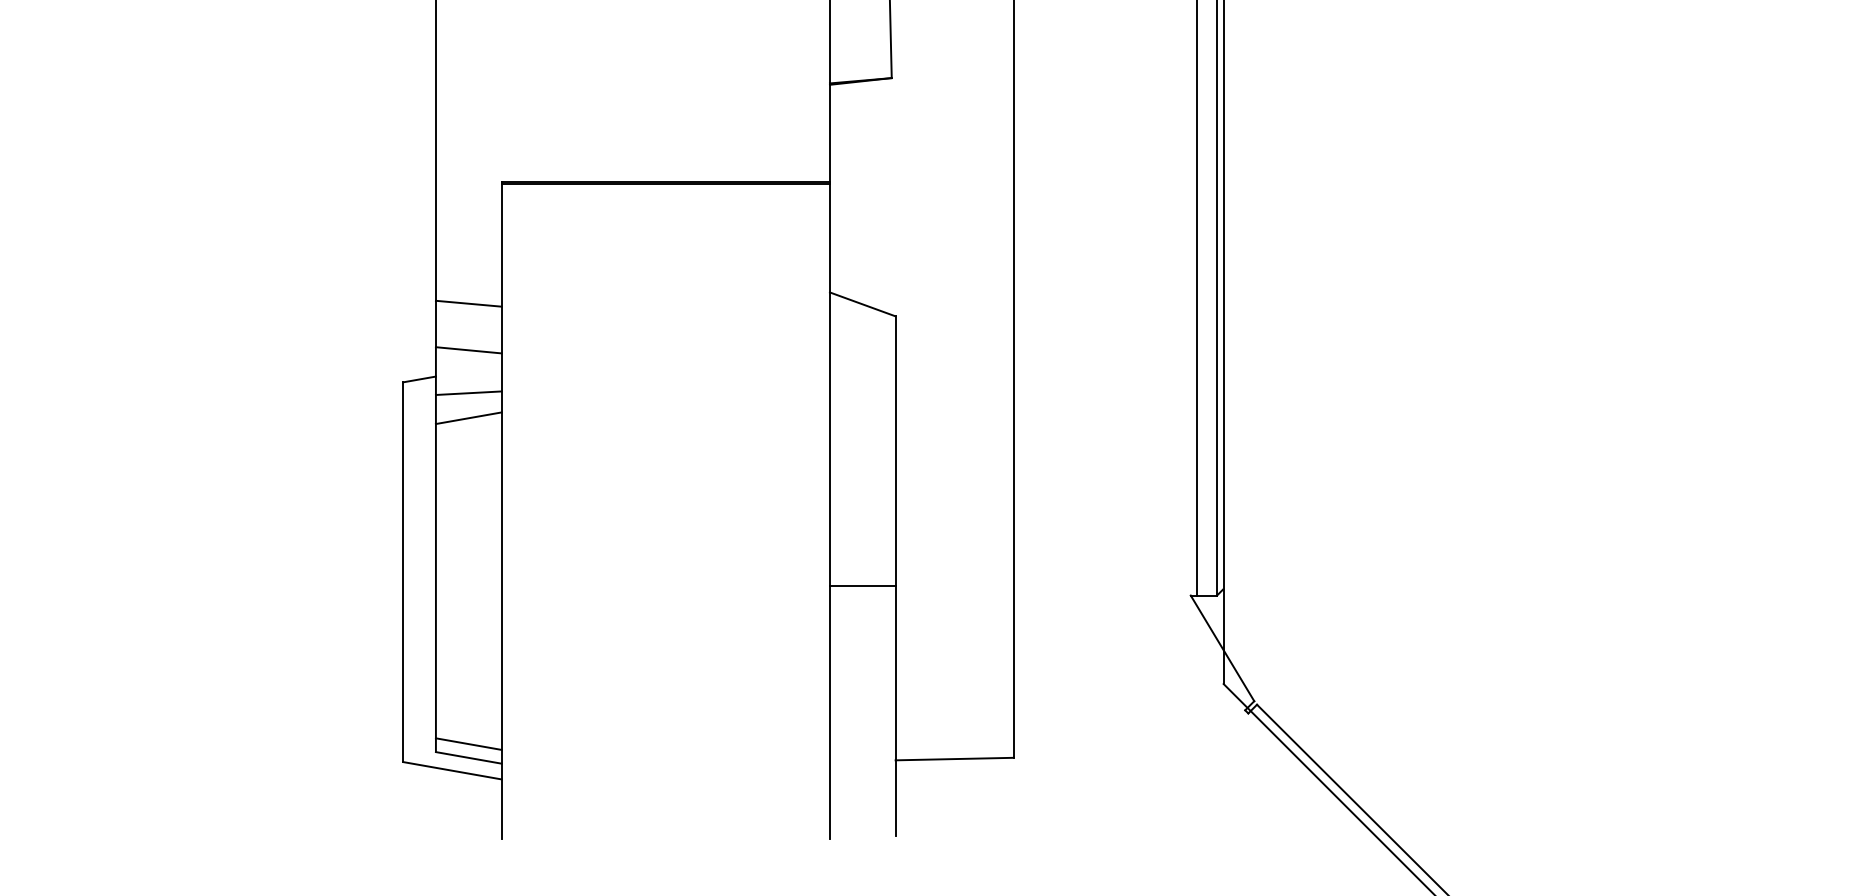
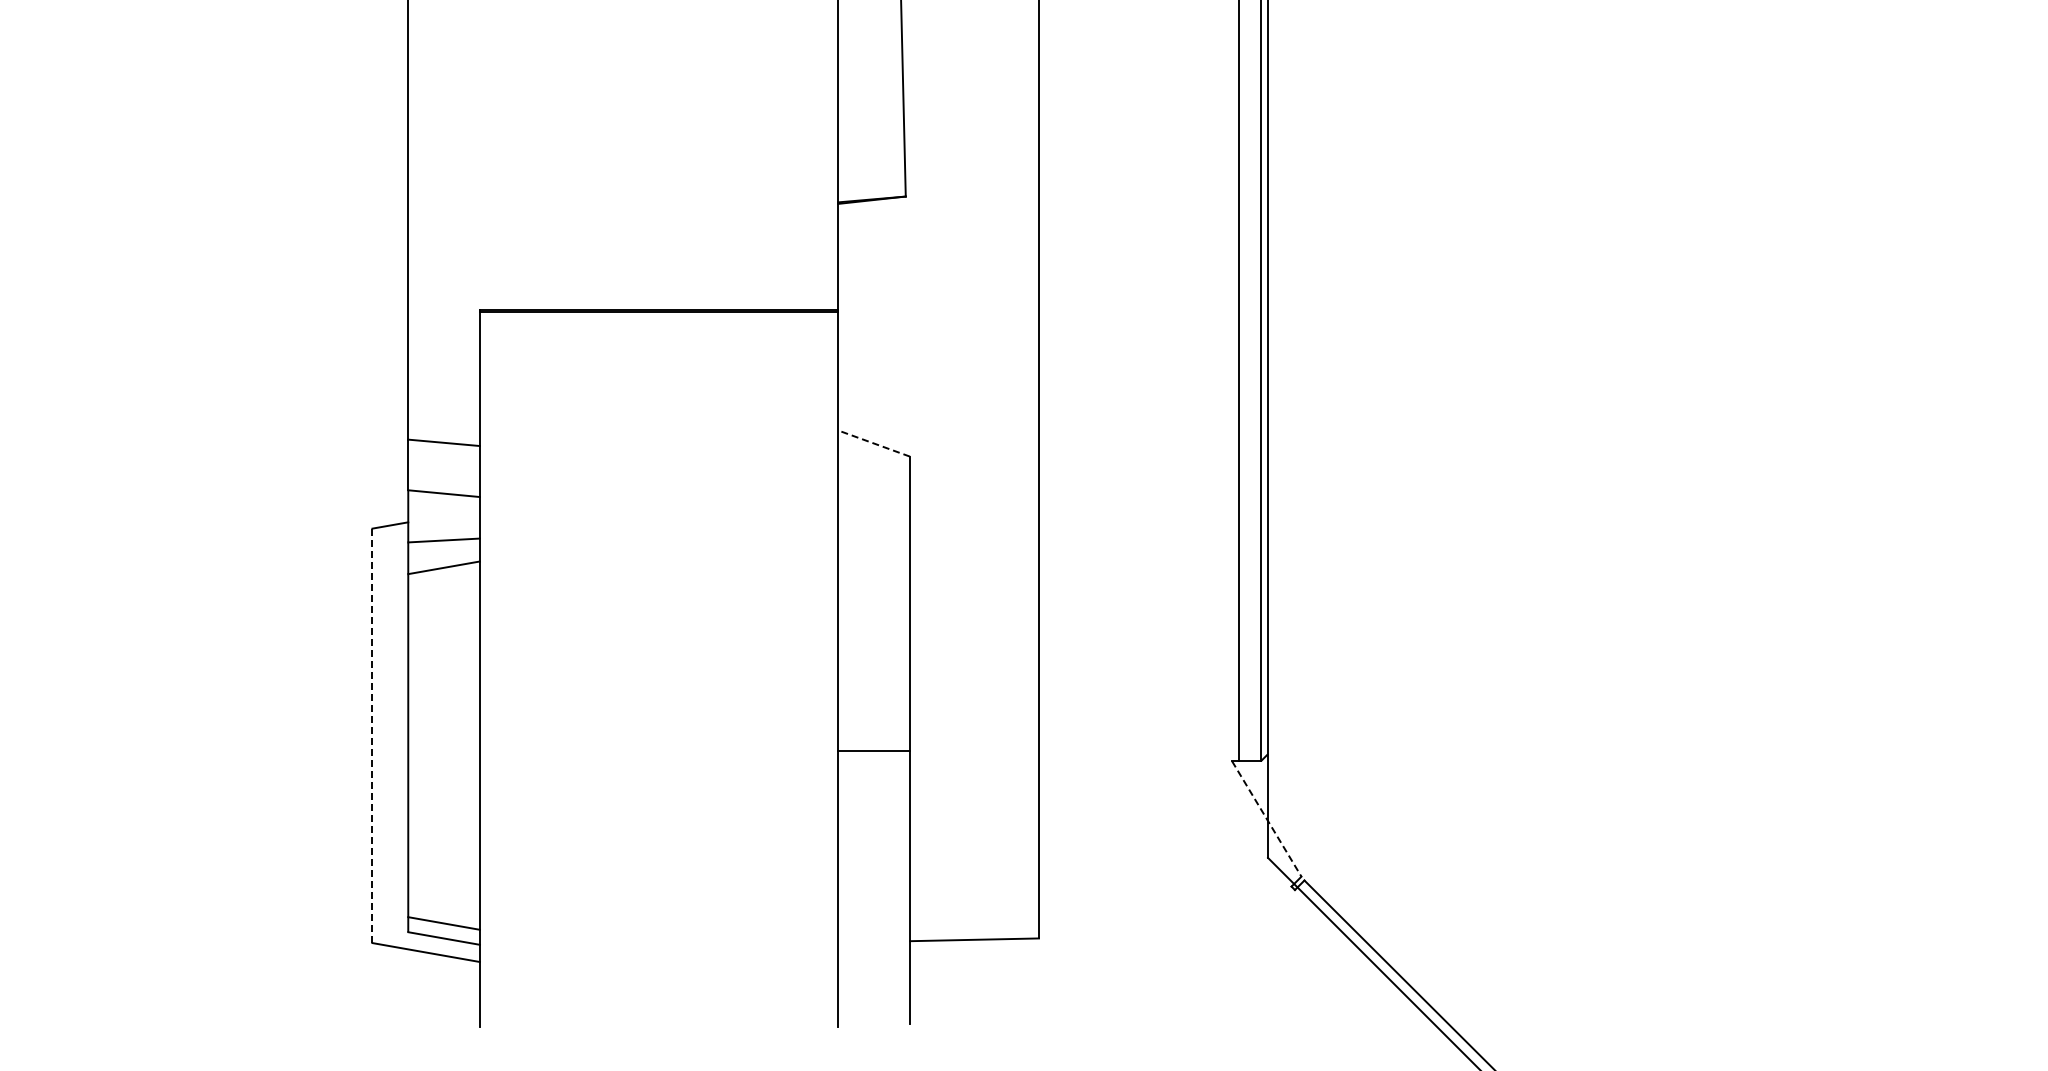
line: (862, 304) -> (873, 443), solid -> dashed
line: (403, 572) -> (372, 736), solid -> dashed
line: (1223, 648) -> (1267, 819), solid -> dashed

